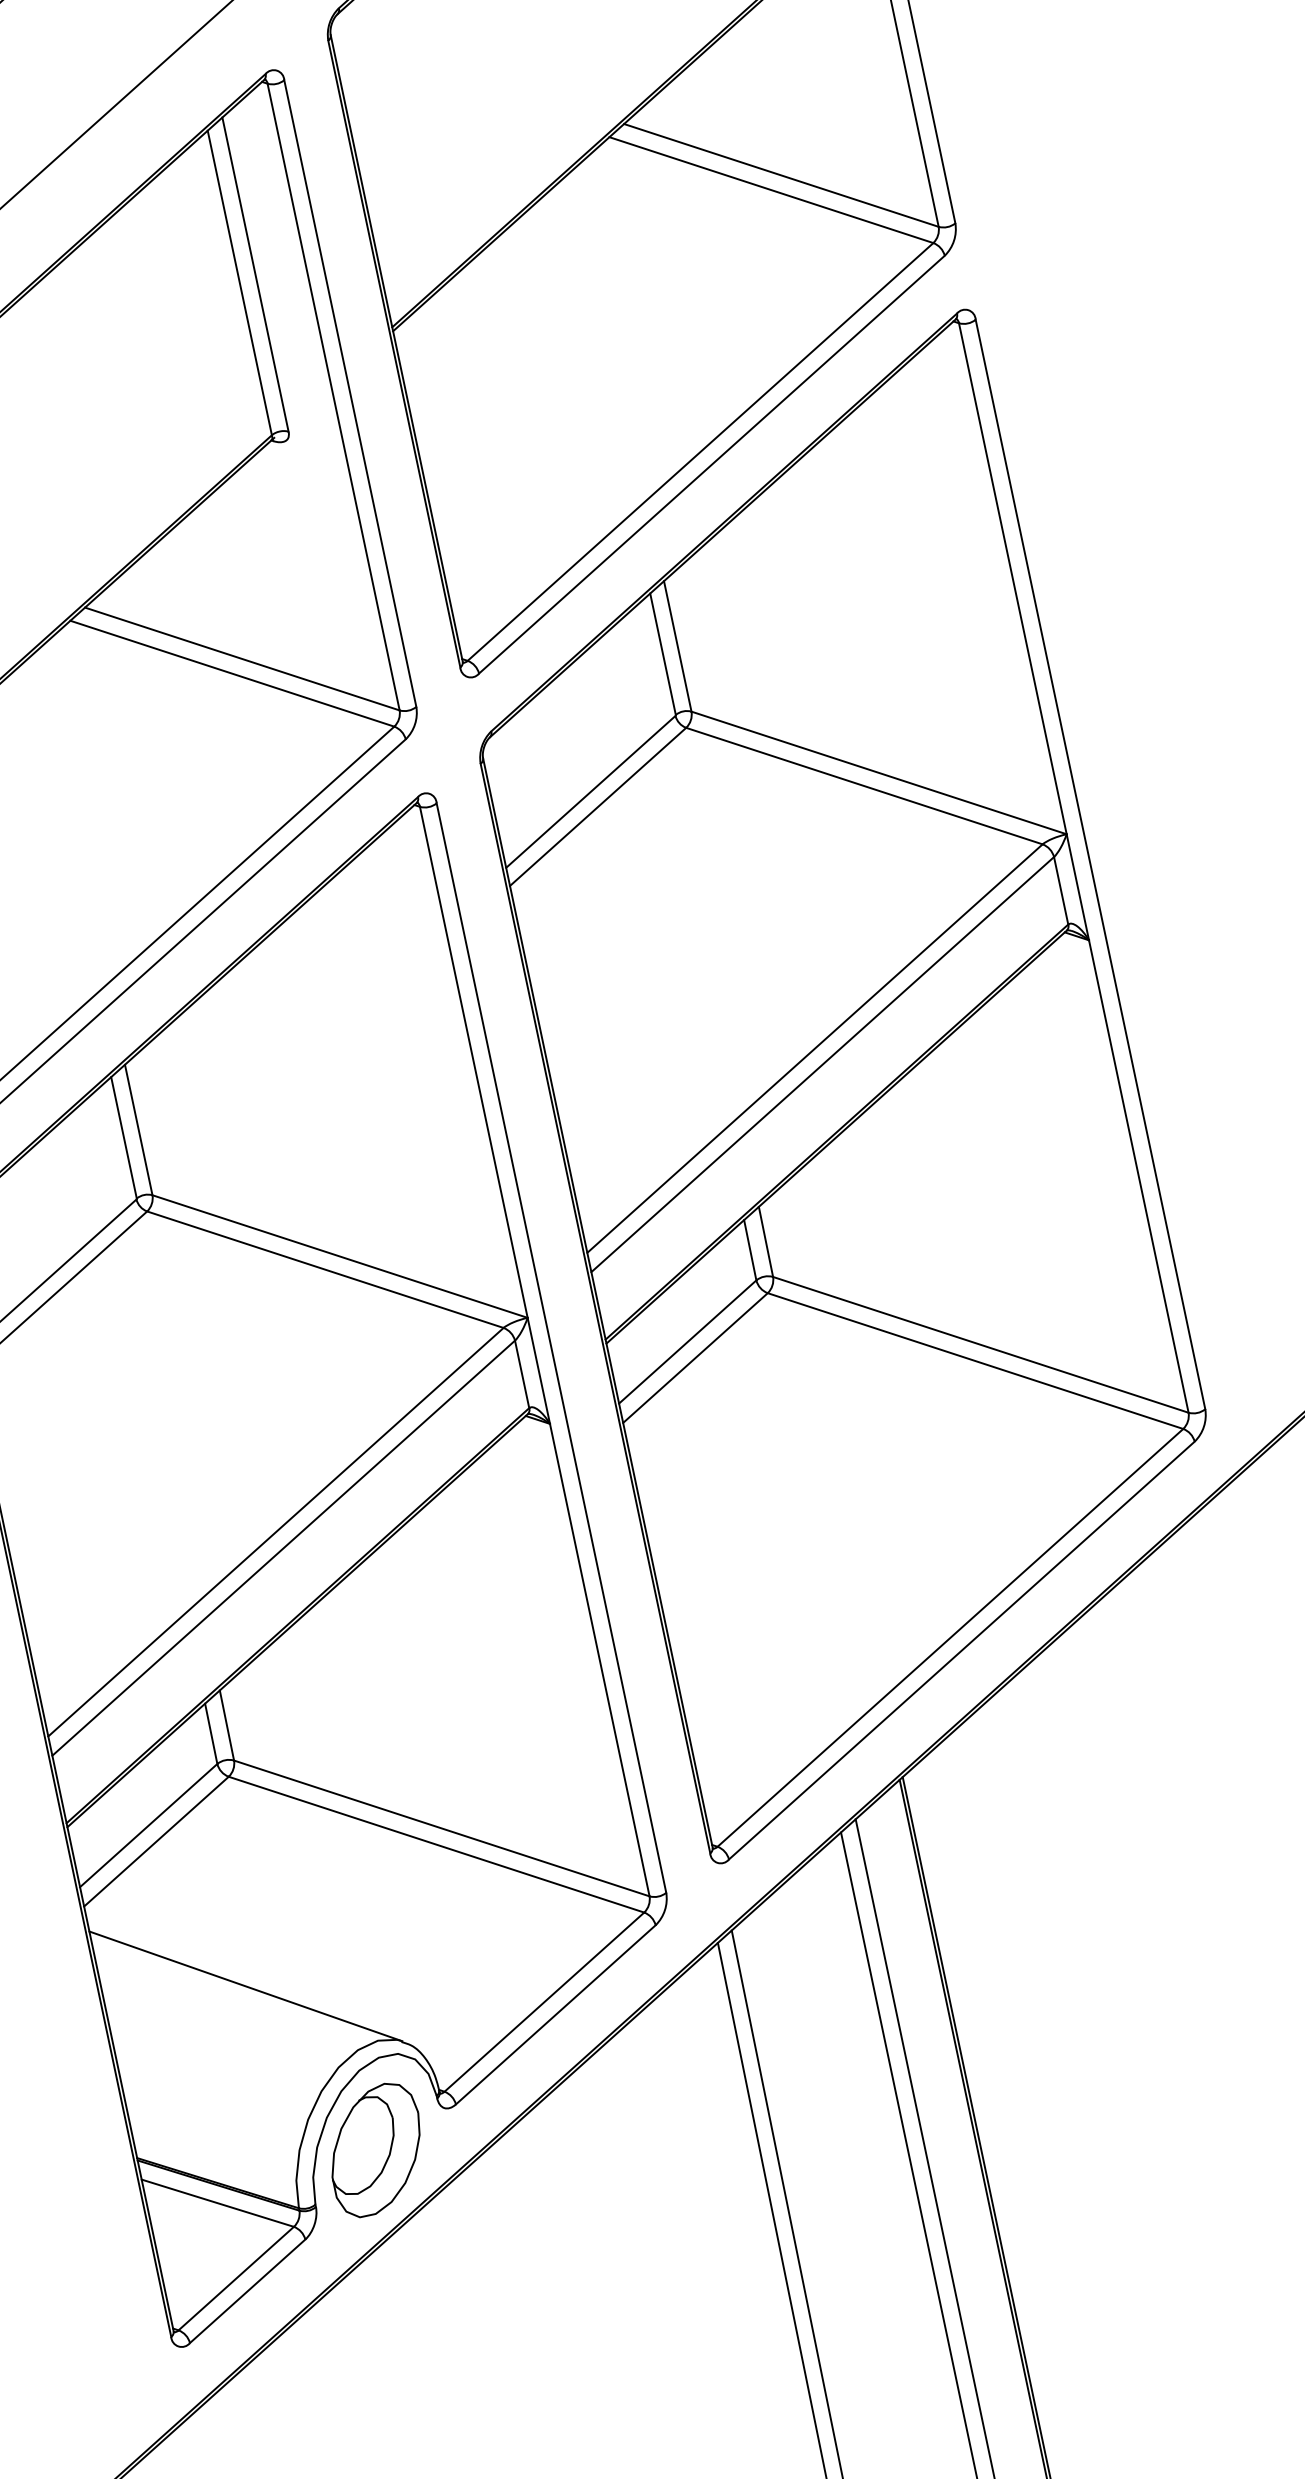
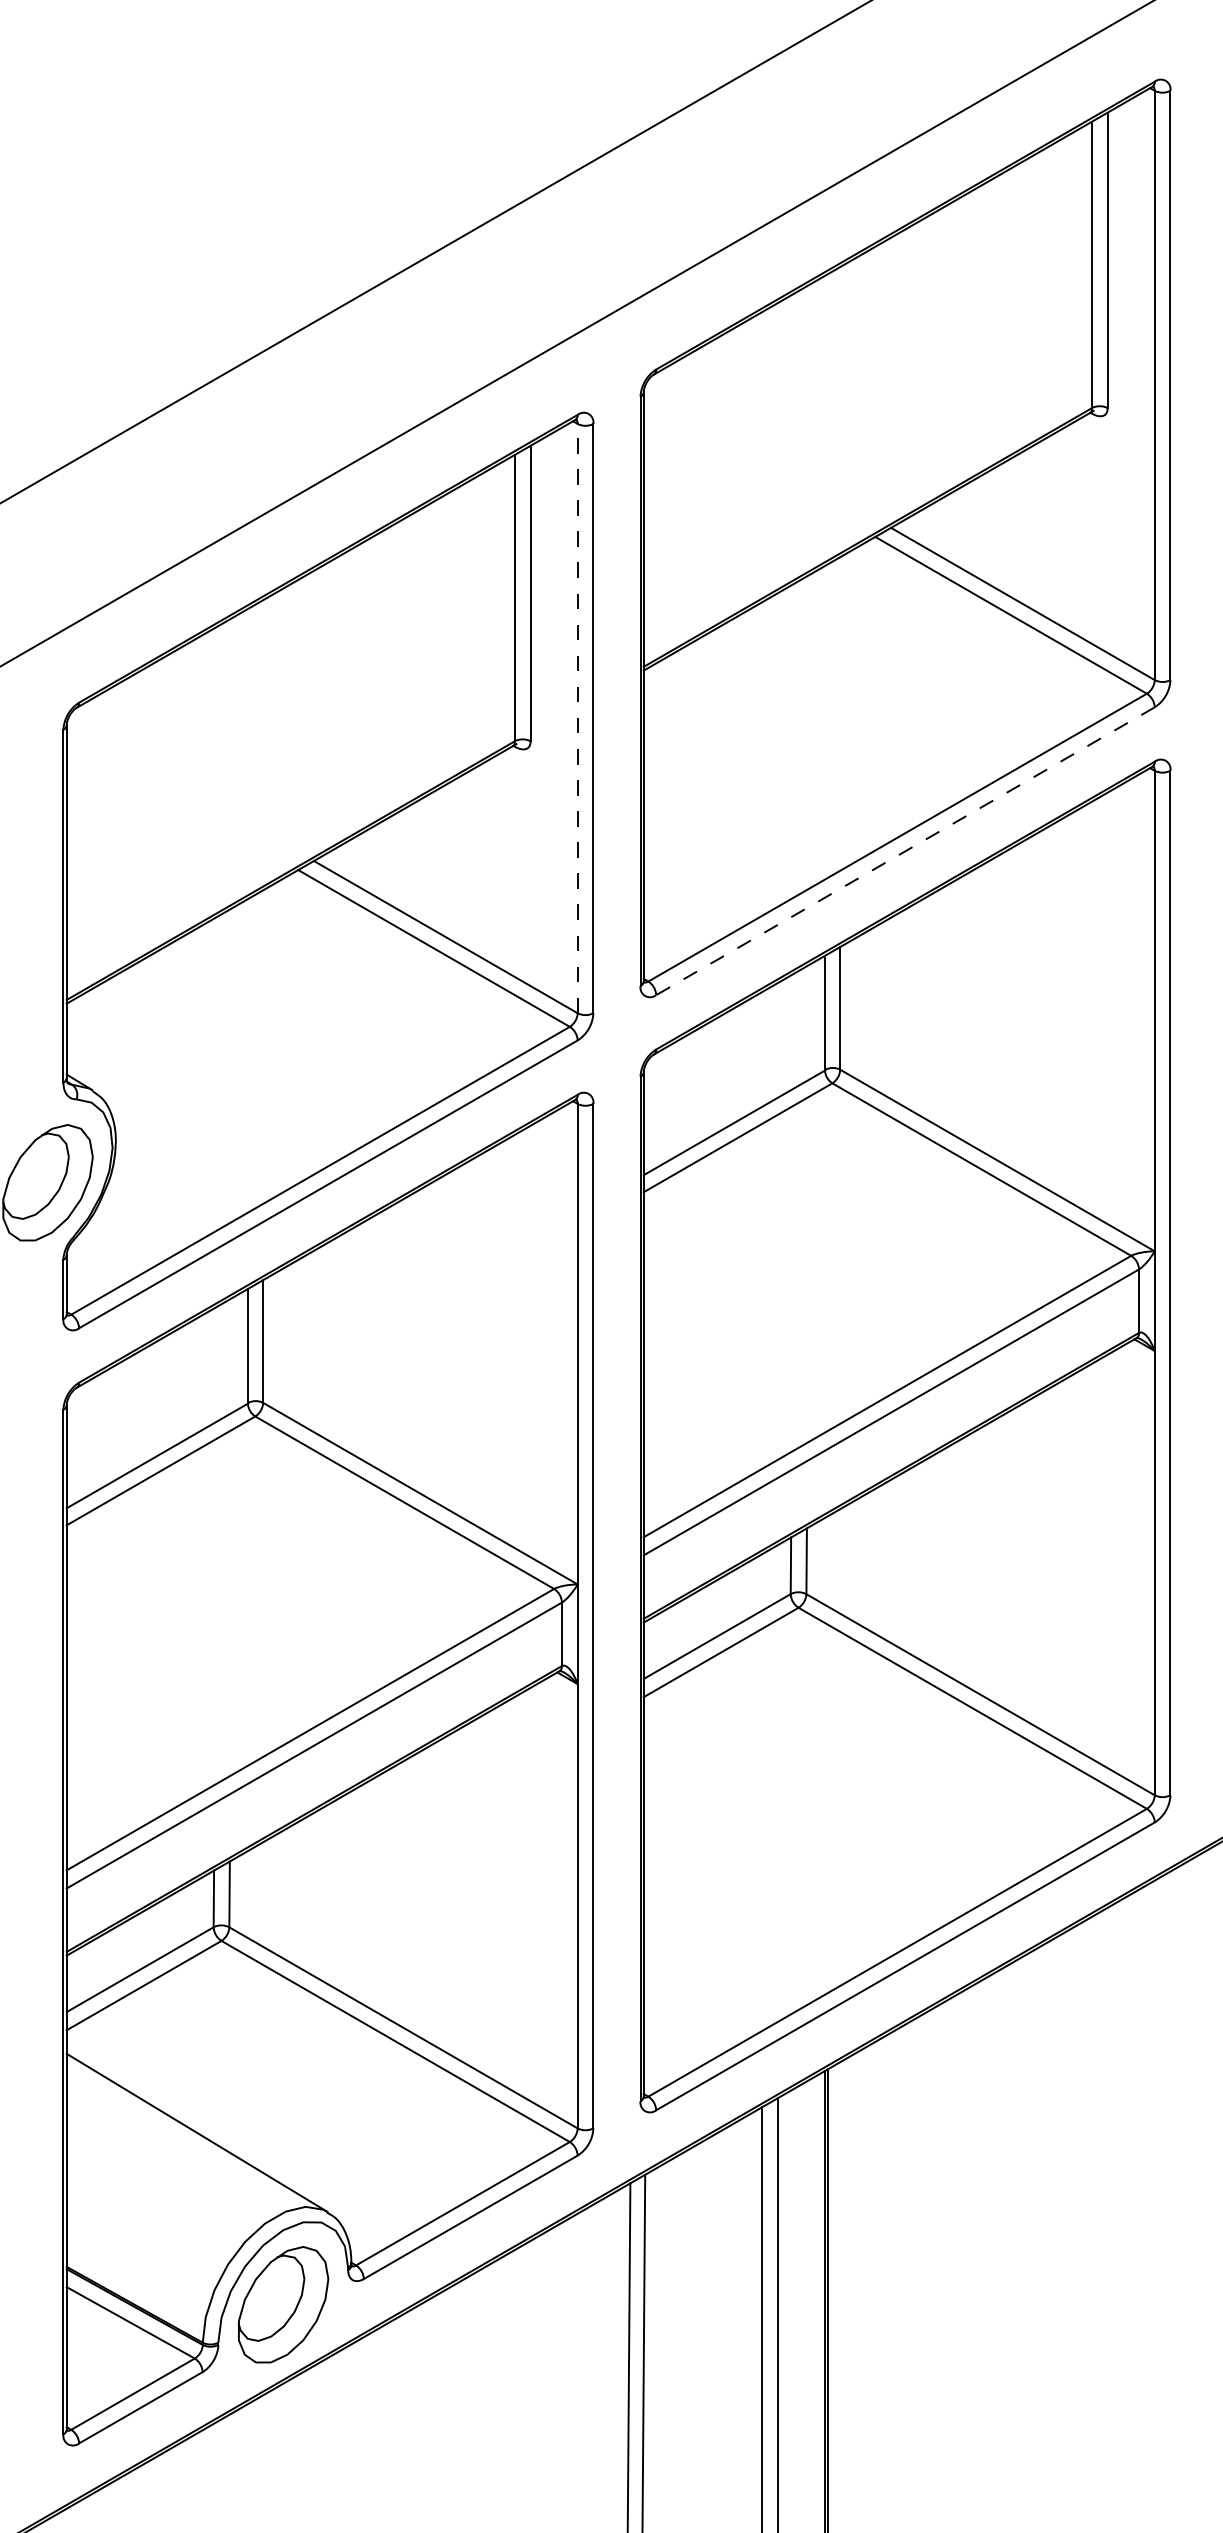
line: (333, 397) -> (577, 718), solid -> dashed
line: (712, 464) -> (905, 851), solid -> dashed

